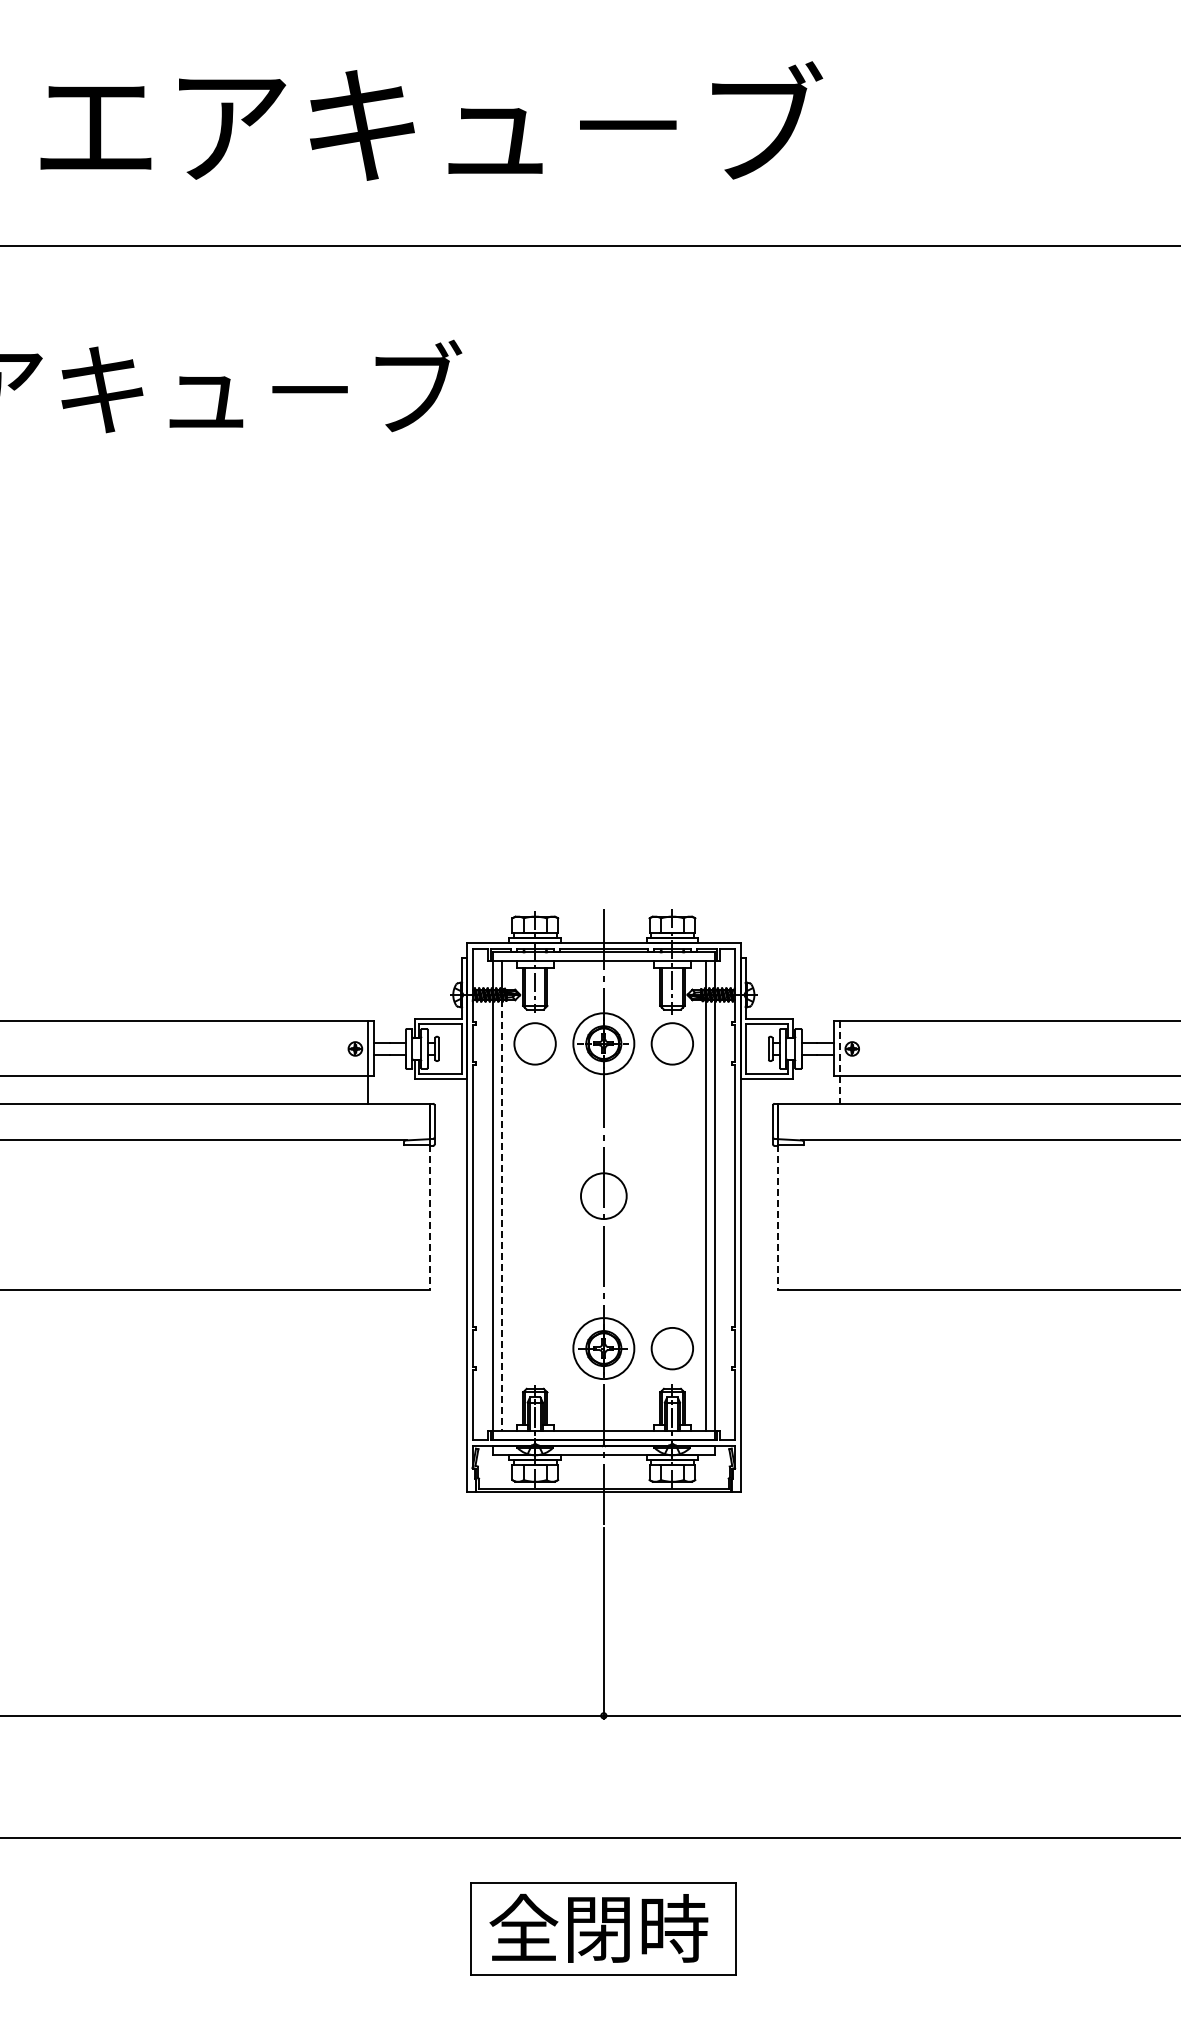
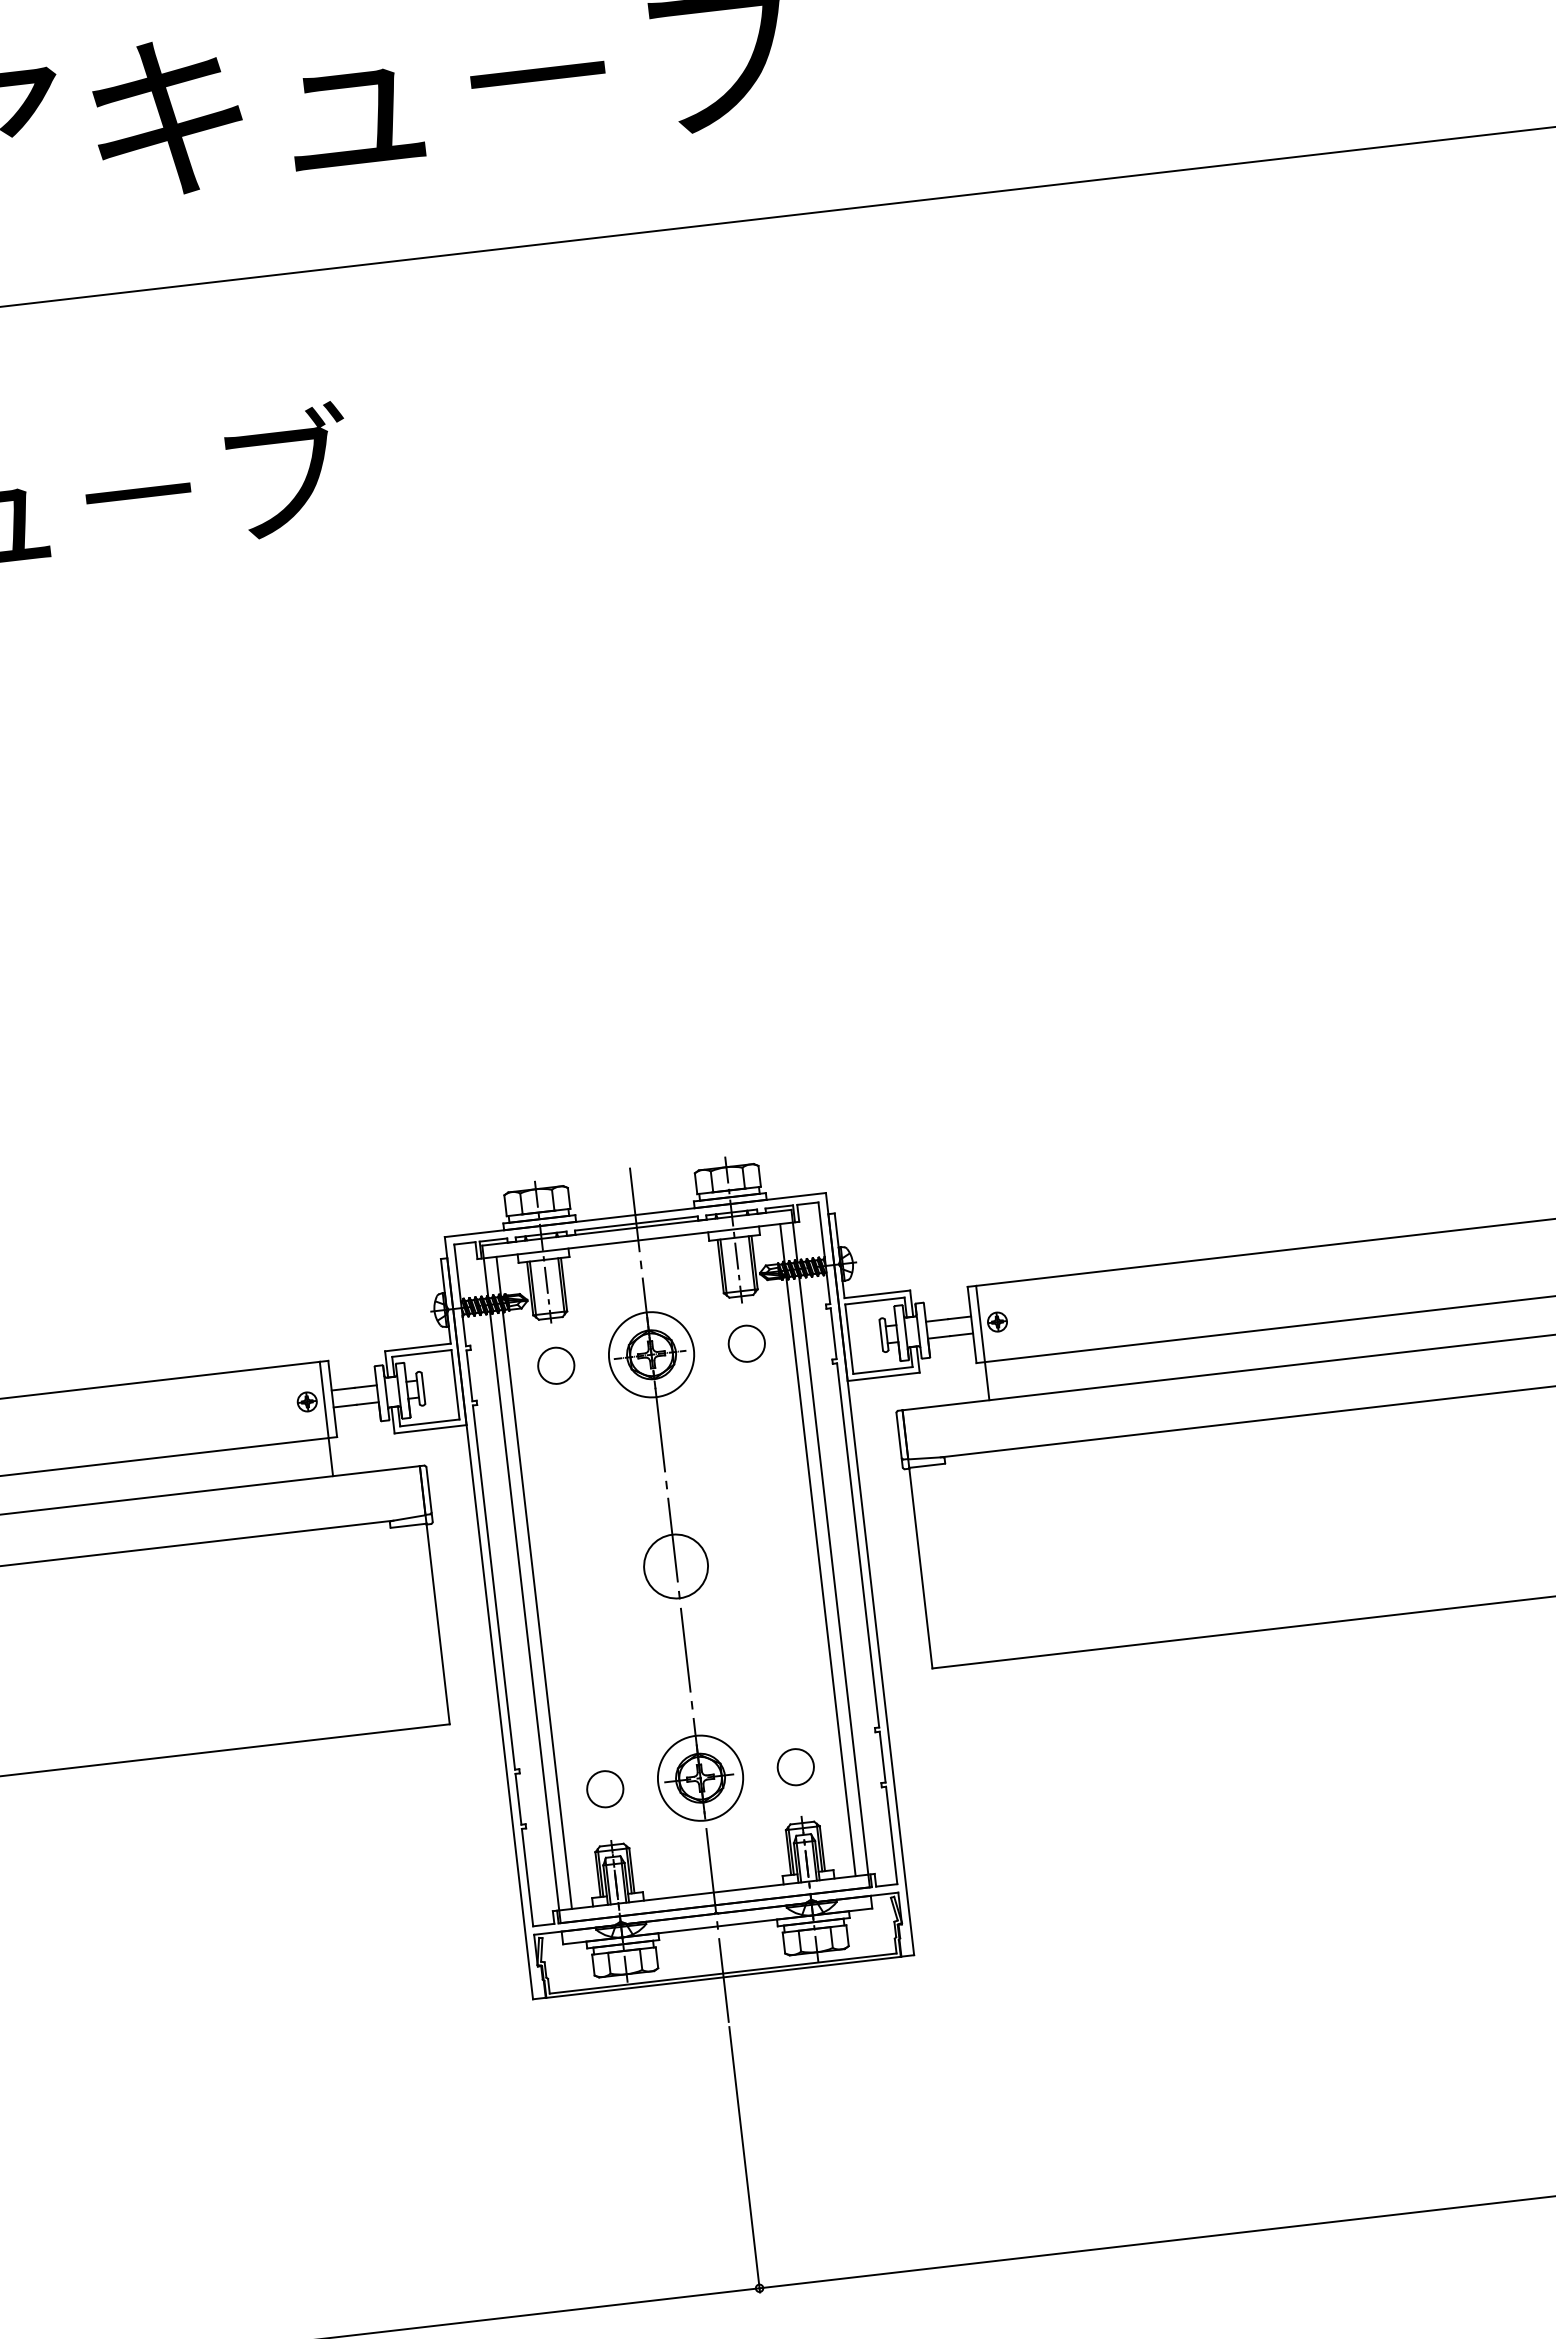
circle: (535, 1043) -> (556, 1365), size x0.62
circle: (672, 1043) -> (746, 1343), size x0.62
line: (840, 1063) -> (983, 1344), dashed -> solid
line: (501, 1215) -> (537, 1609), dashed -> solid
line: (430, 1217) -> (438, 1623), dashed -> solid
line: (777, 1217) -> (920, 1568), dashed -> solid
circle: (535, 1348) -> (605, 1789), added
circle: (672, 1348) -> (795, 1767), size x0.62

